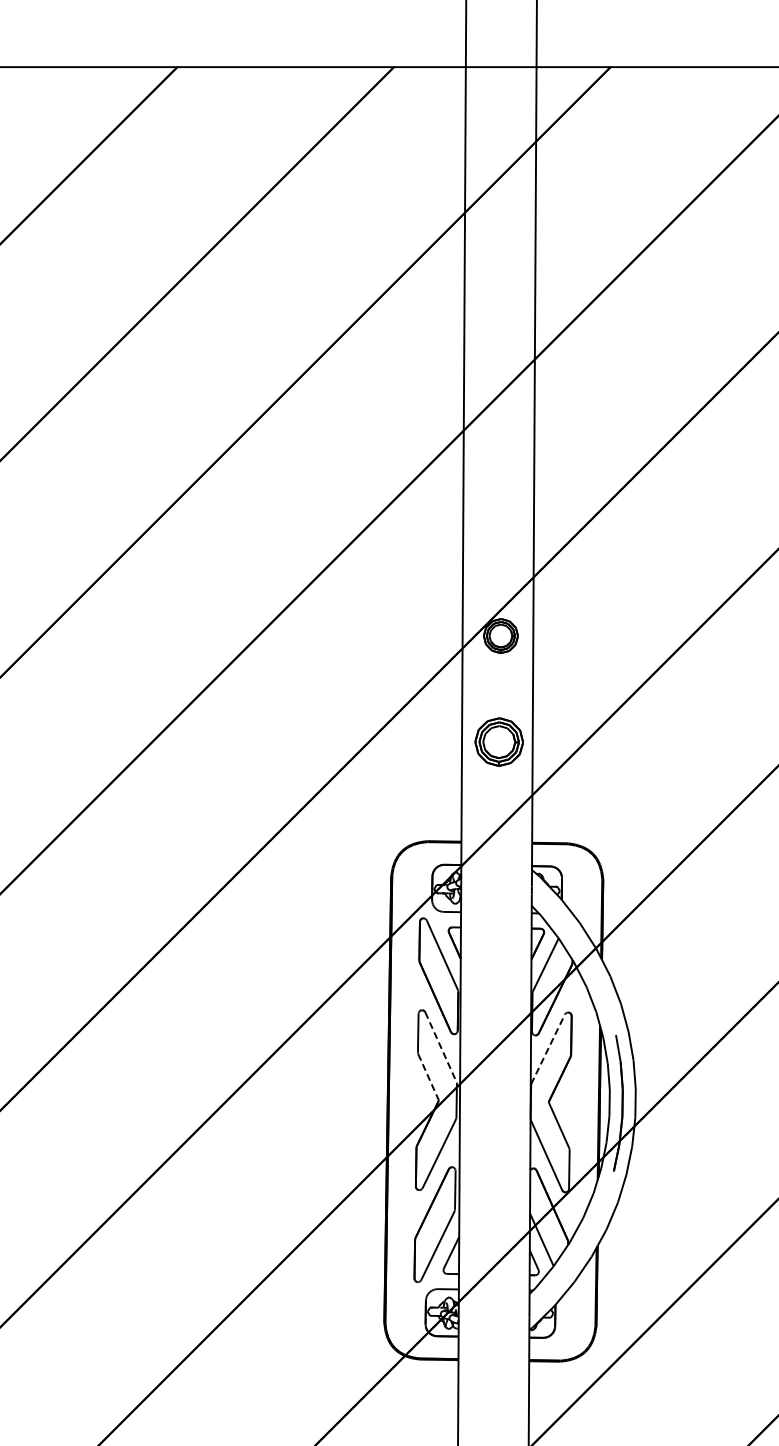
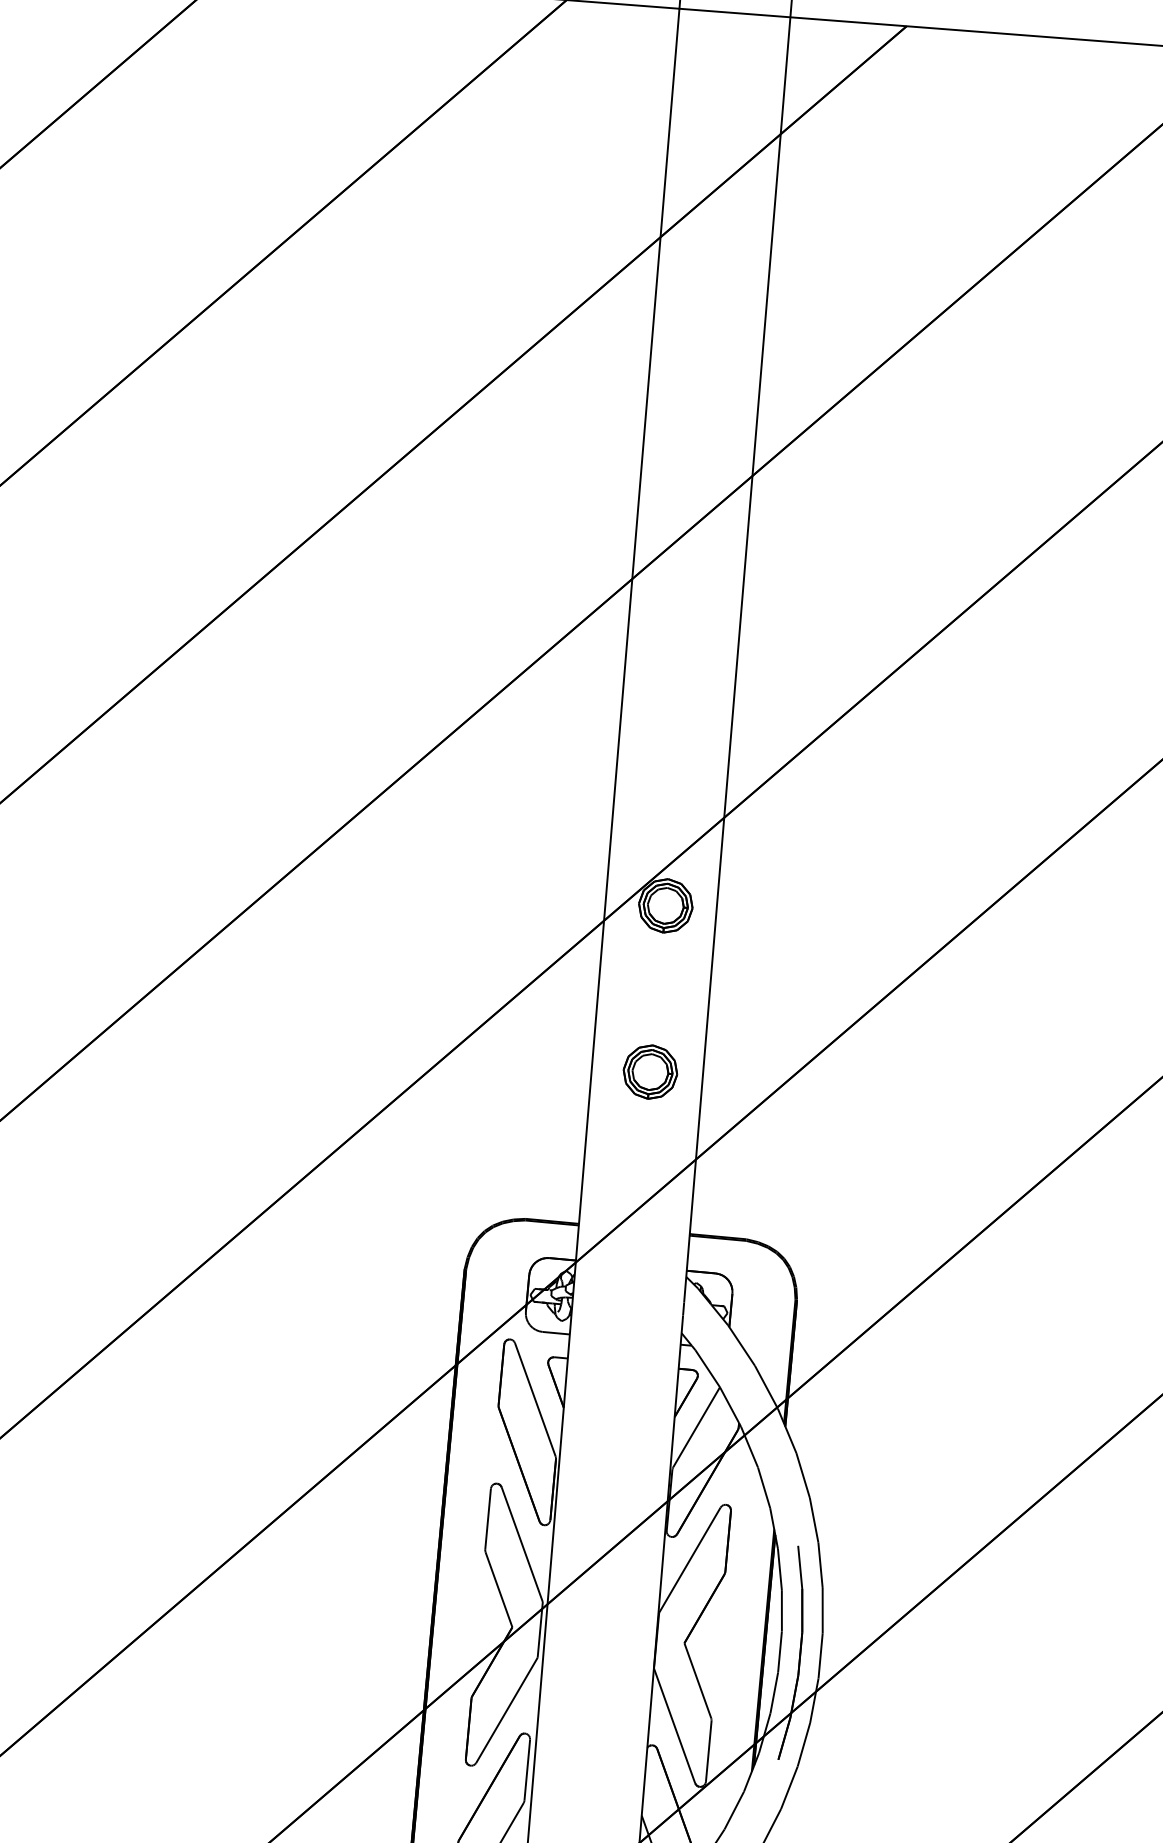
part: (499, 741) -> (650, 1071), size x0.71
line: (441, 1047) -> (522, 1544), dashed -> solid
line: (548, 1049) -> (690, 1560), dashed -> solid
line: (428, 1077) -> (498, 1589), dashed -> solid

